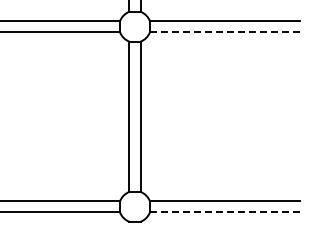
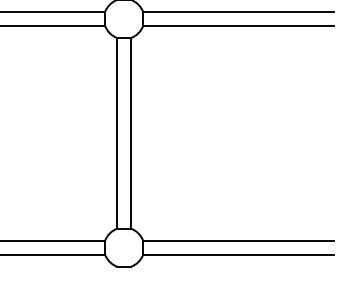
line: (225, 32) -> (239, 26), dashed -> solid
line: (225, 212) -> (239, 254), dashed -> solid

